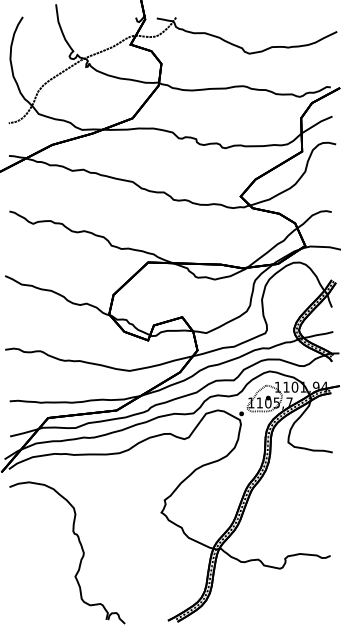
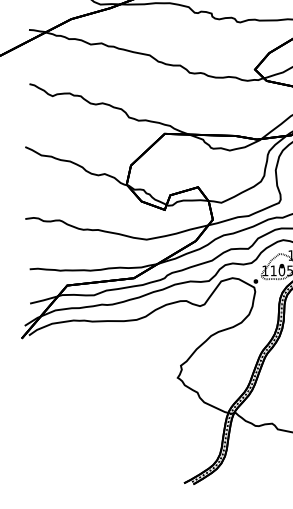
part: (80, 546) -> (98, 410), removed

